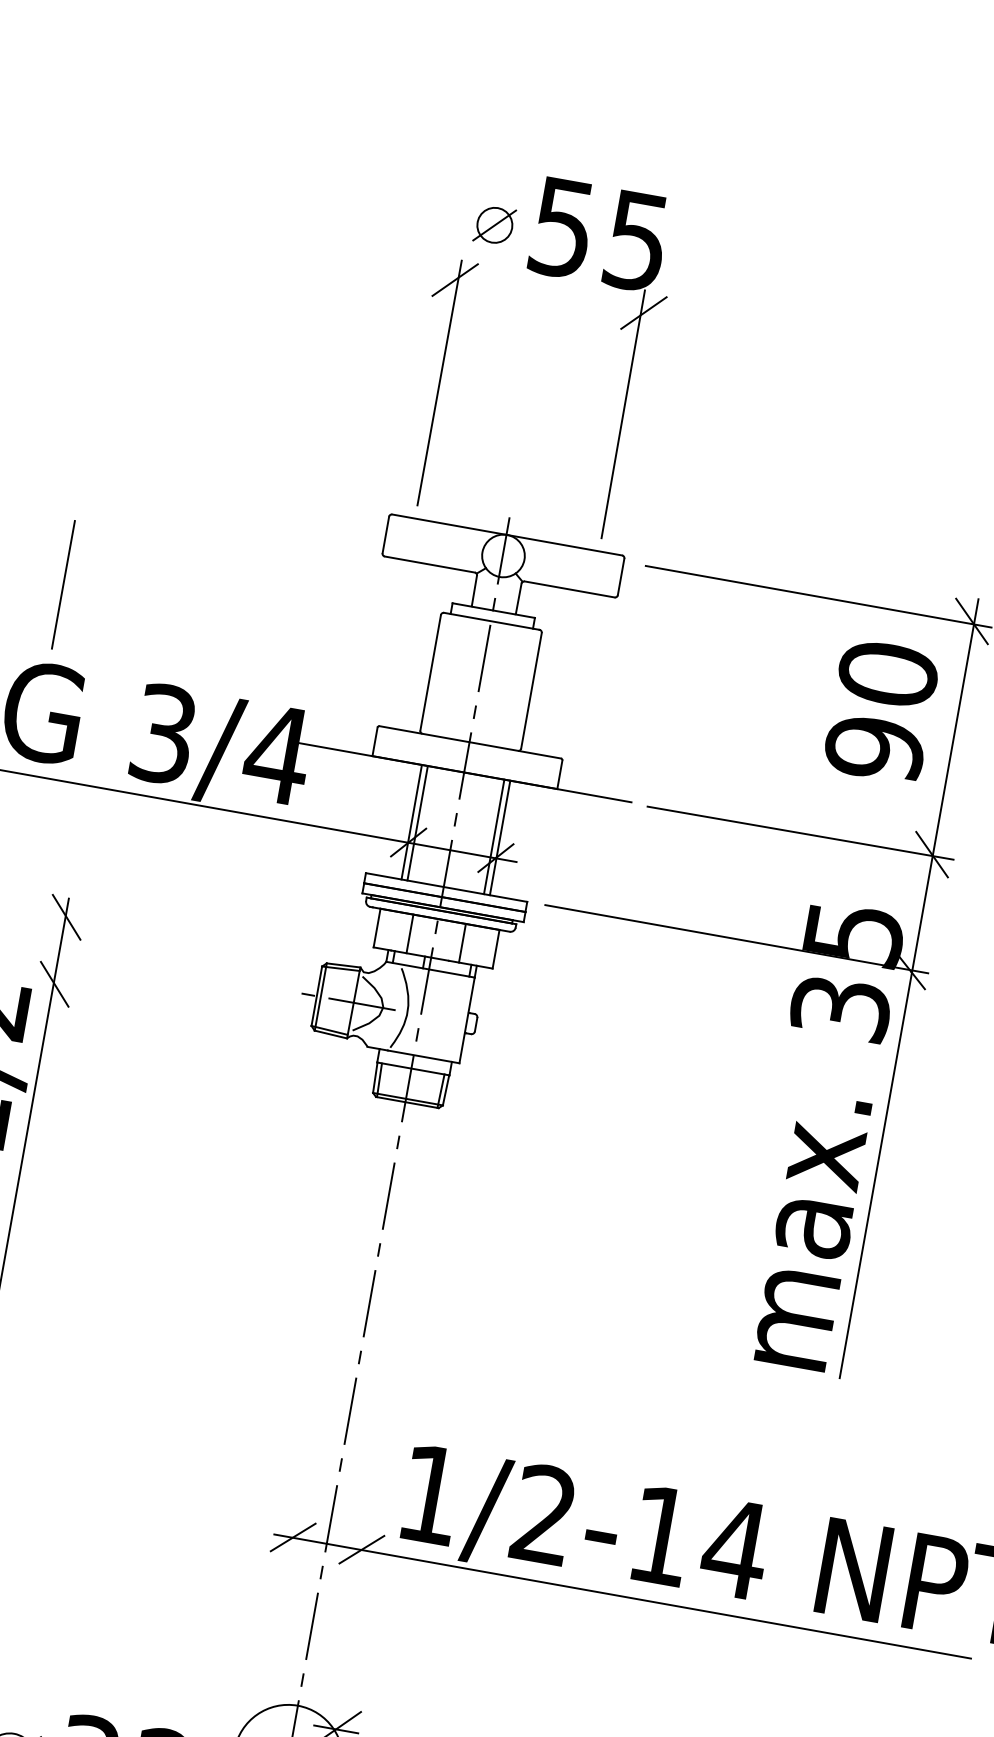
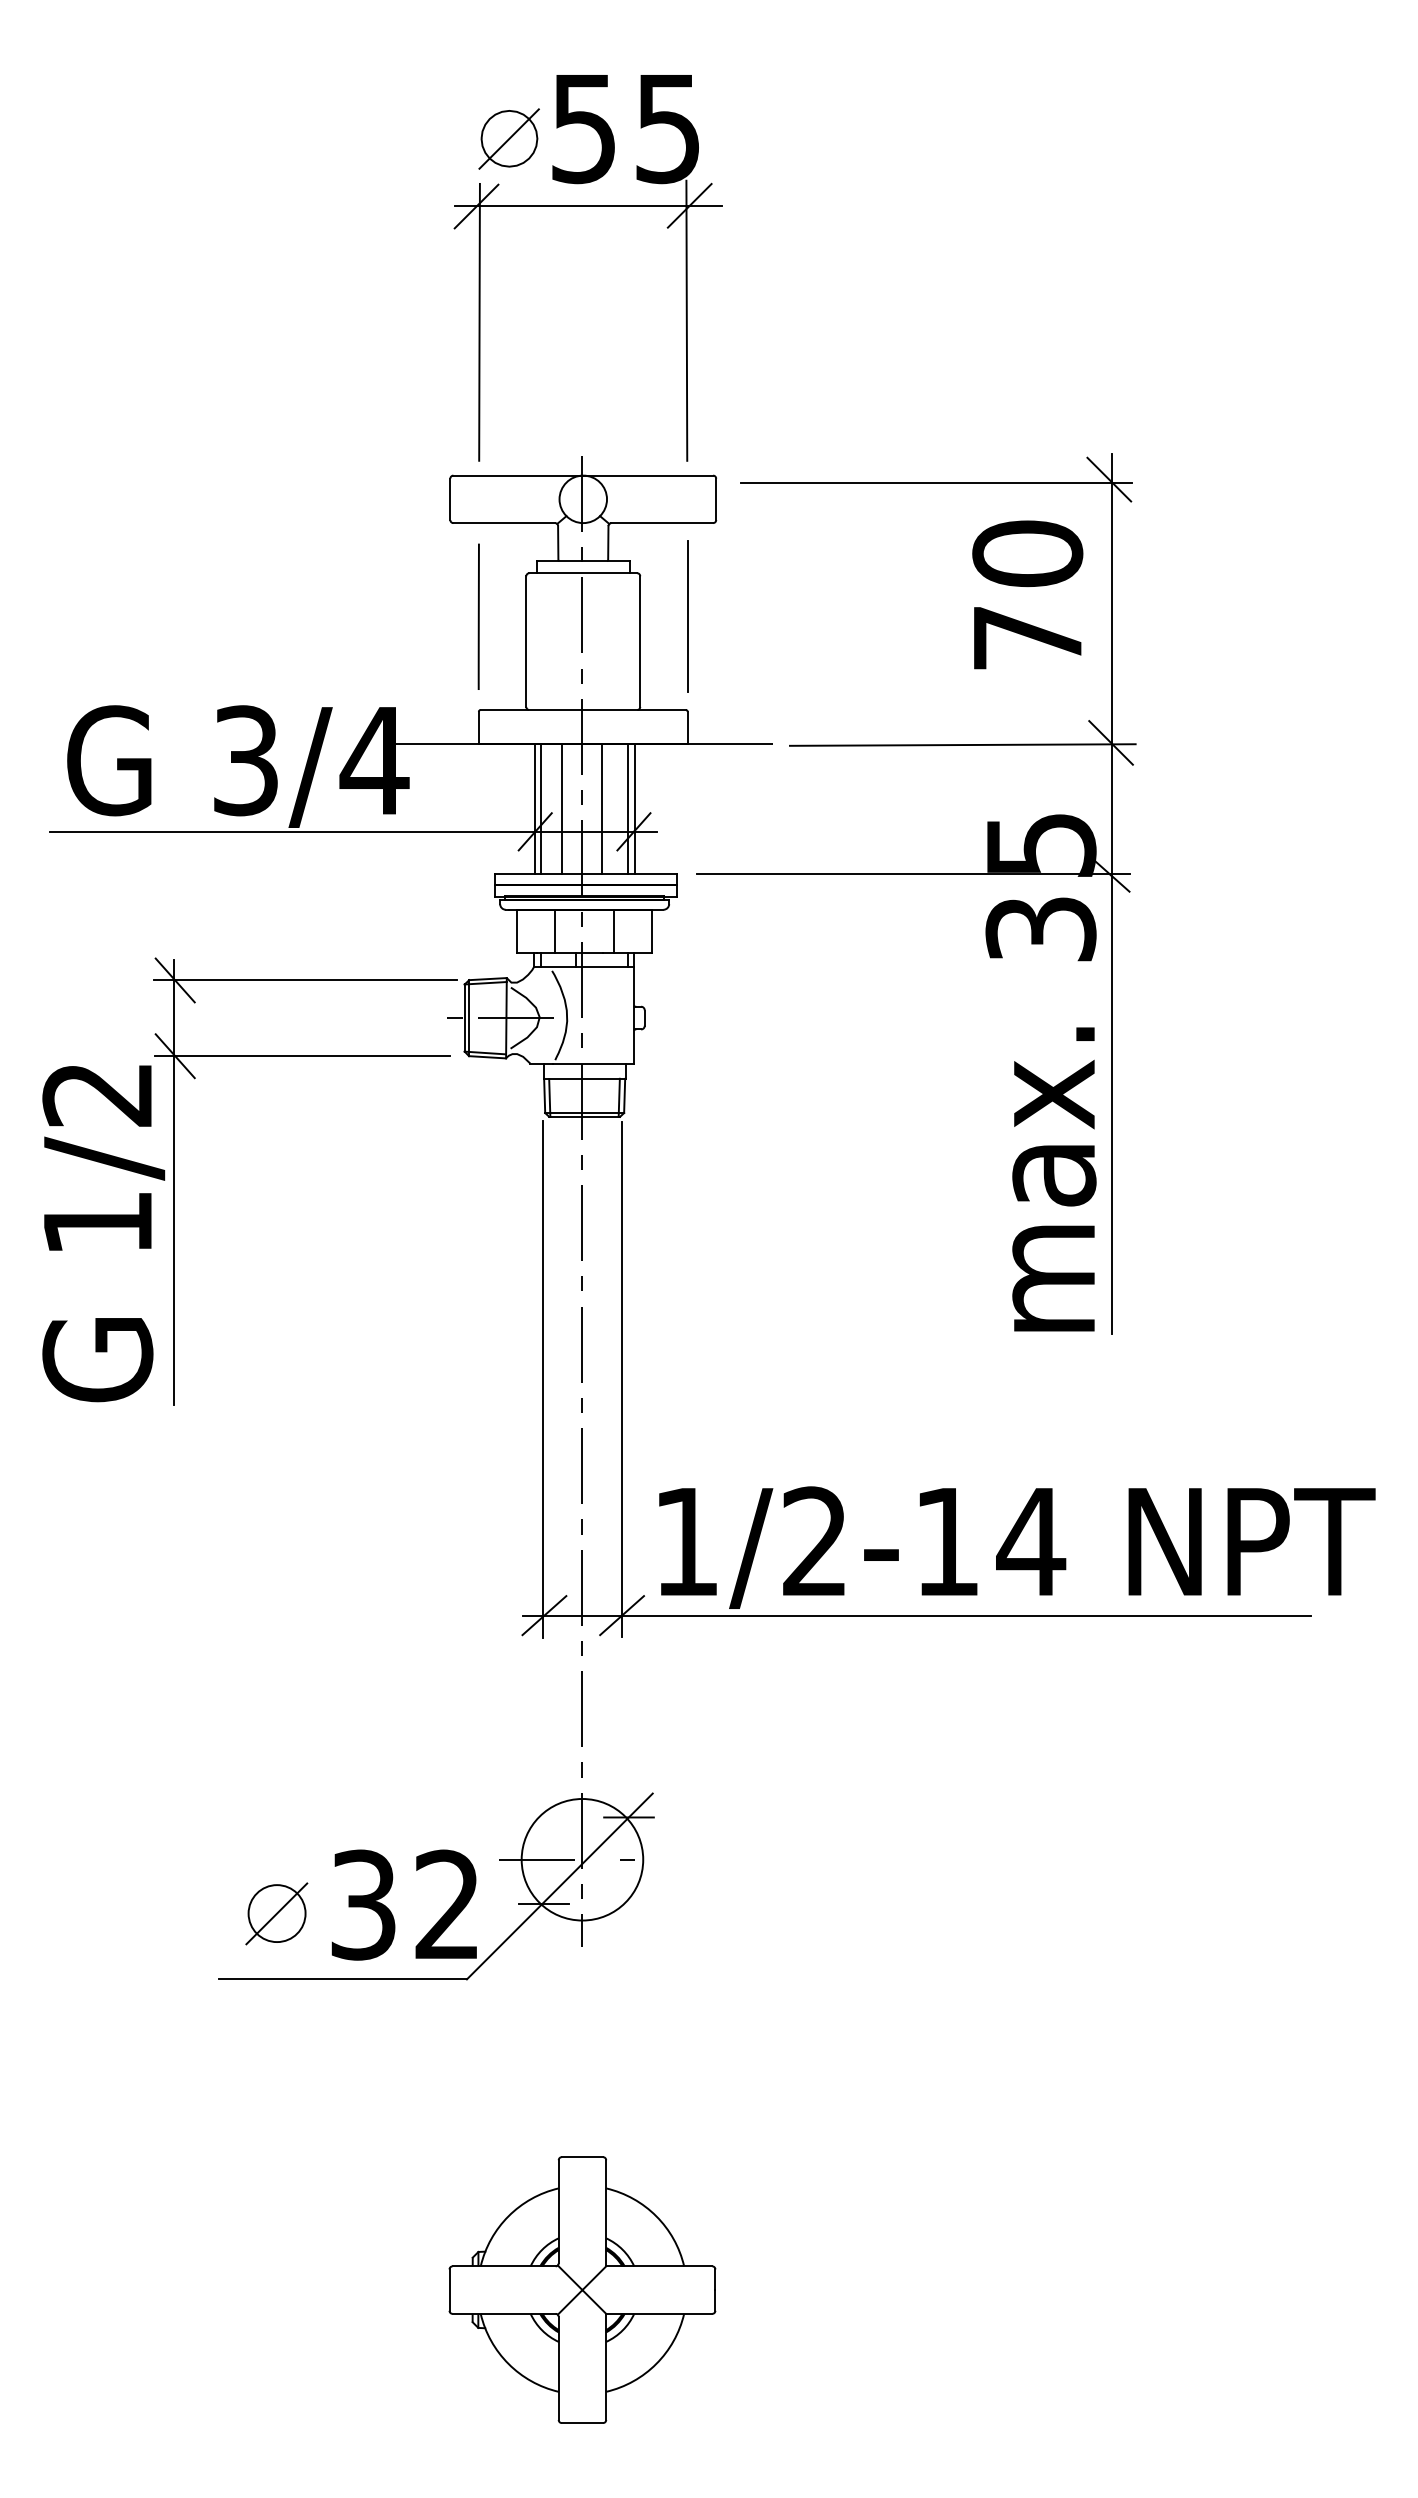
part: (494, 224) -> (508, 138), size x1.43
line: (554, 296) -> (588, 205), added
line: (63, 584) -> (478, 616), moved
line: (577, 676) -> (687, 616), added
text: (874, 749) -> (1027, 638), 90 -> 70
line: (435, 826) -> (561, 808), added
line: (471, 832) -> (602, 808), added
line: (181, 937) -> (305, 980), added
line: (167, 1004) -> (302, 1056), added
line: (329, 1328) -> (543, 1379), added
line: (399, 1340) -> (622, 1379), added

